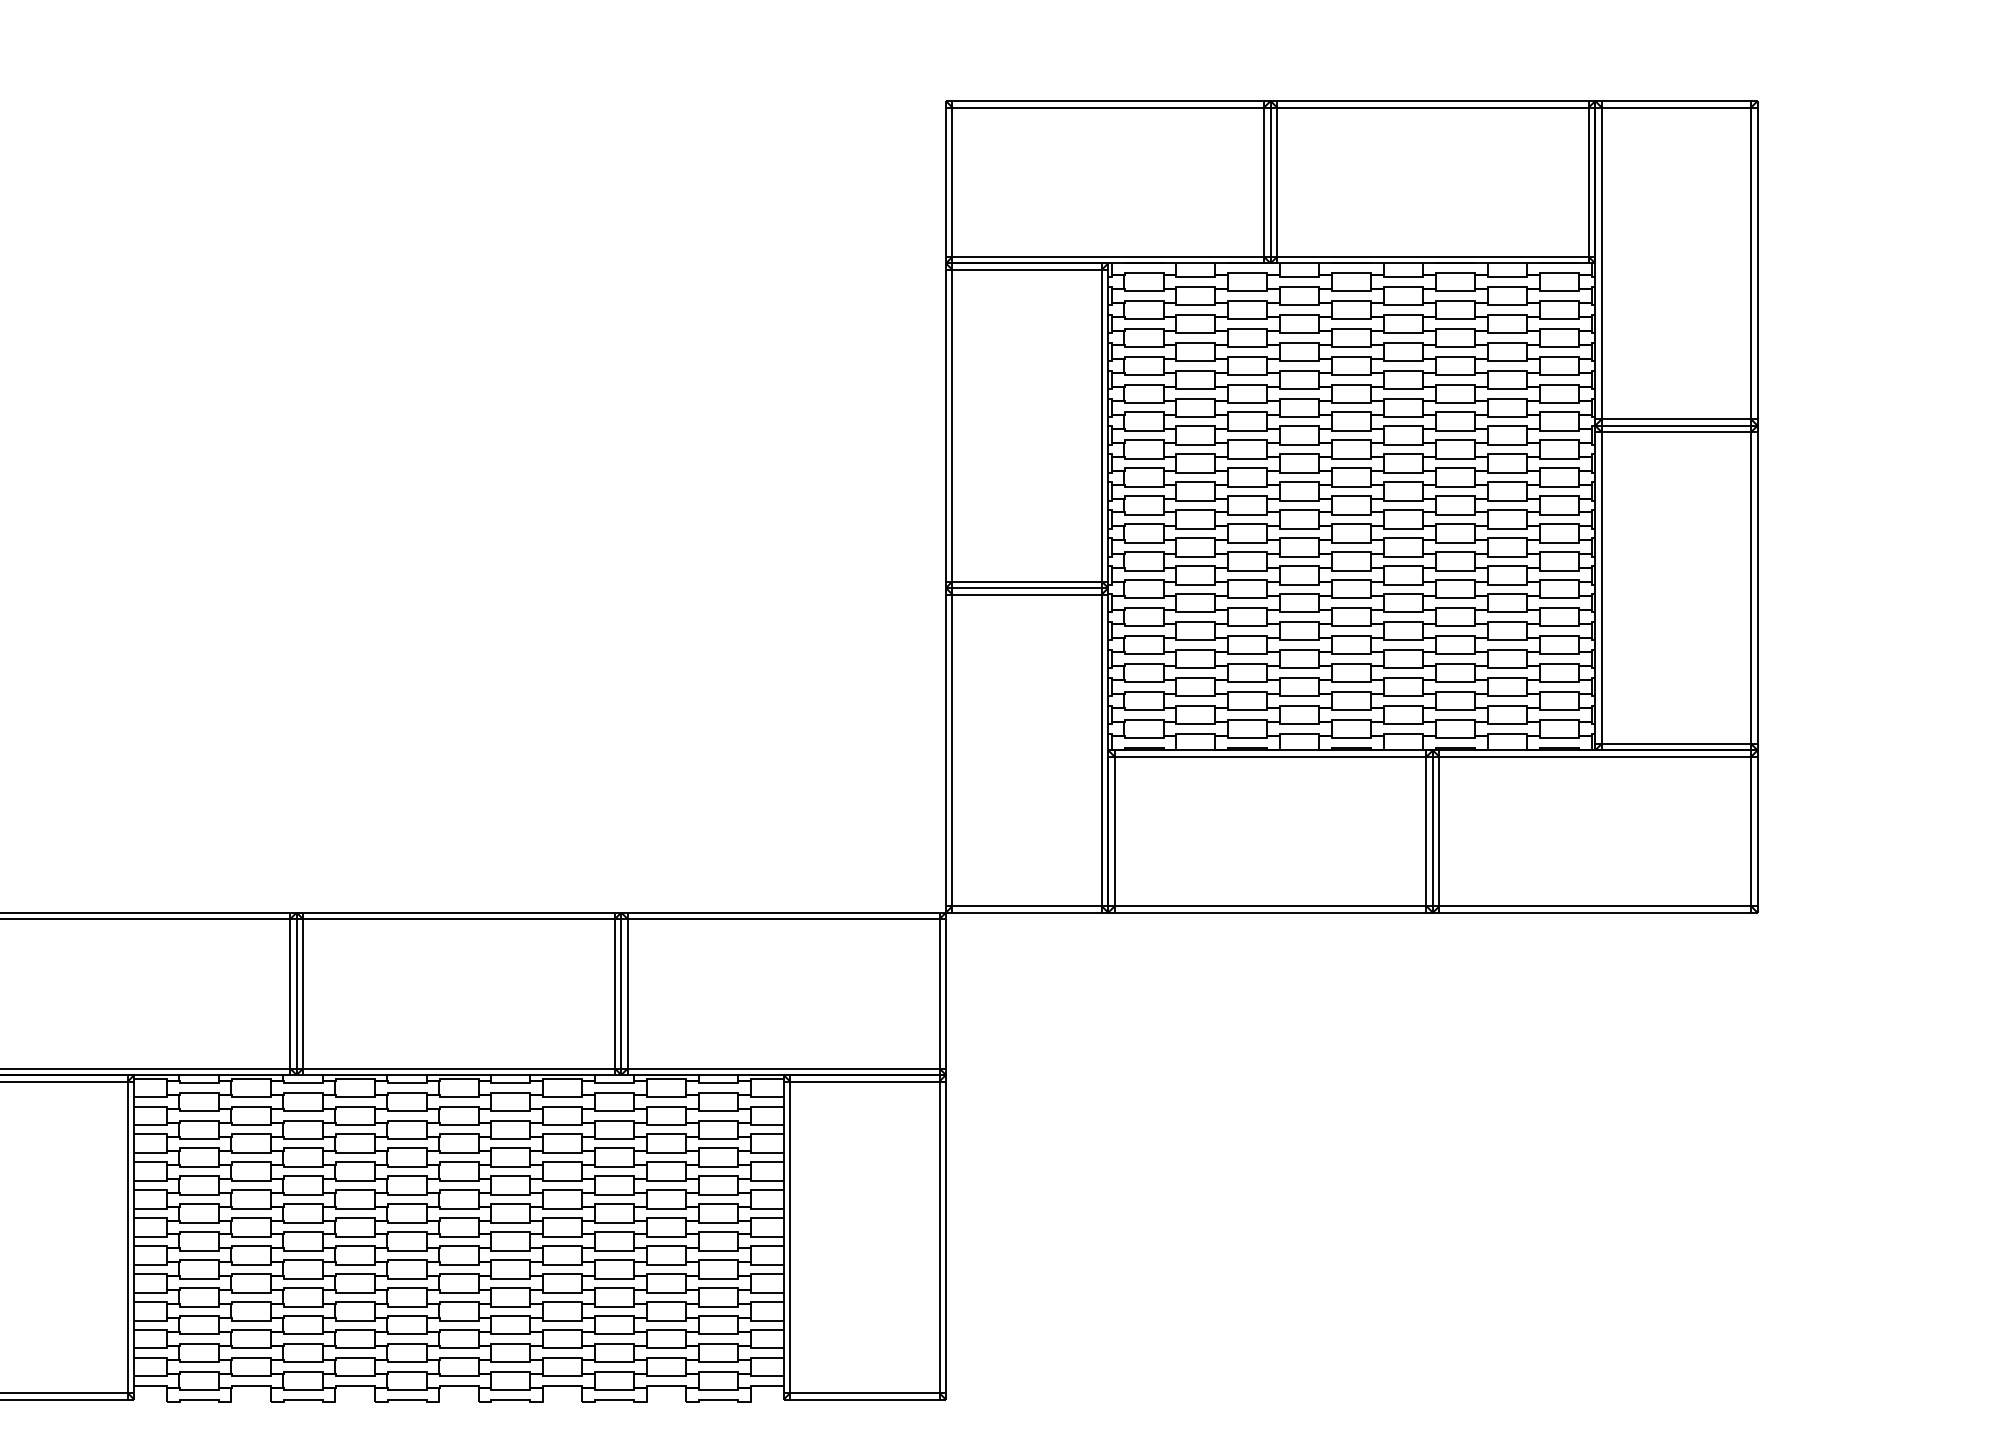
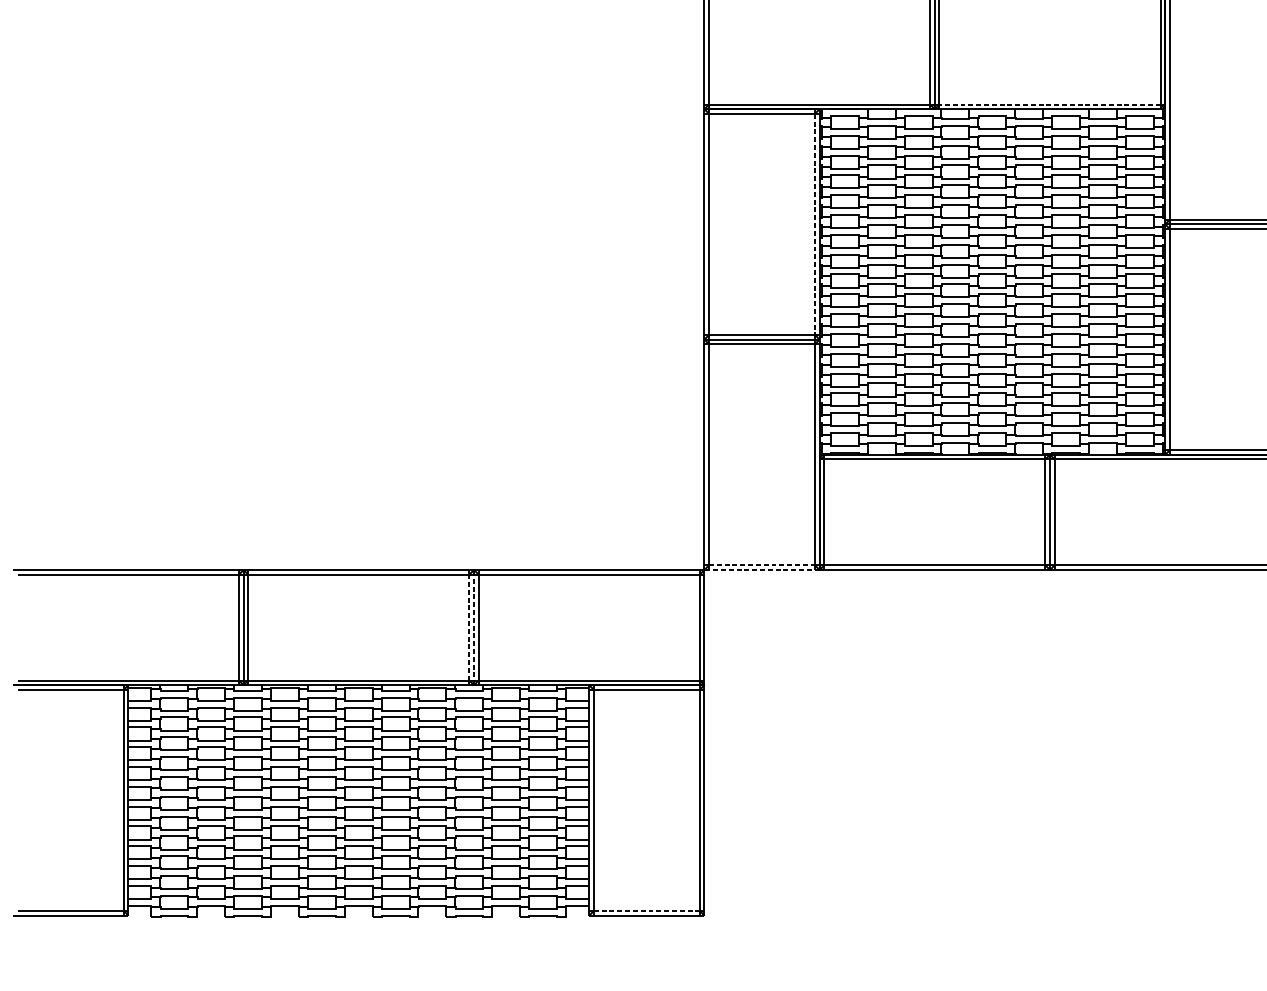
line: (1432, 256) -> (1049, 104), solid -> dashed
line: (1101, 425) -> (814, 224), solid -> dashed
line: (1027, 906) -> (762, 565), solid -> dashed
line: (1027, 912) -> (762, 569), solid -> dashed
line: (614, 993) -> (469, 627), solid -> dashed
line: (621, 993) -> (474, 627), solid -> dashed
line: (864, 1393) -> (646, 911), solid -> dashed

